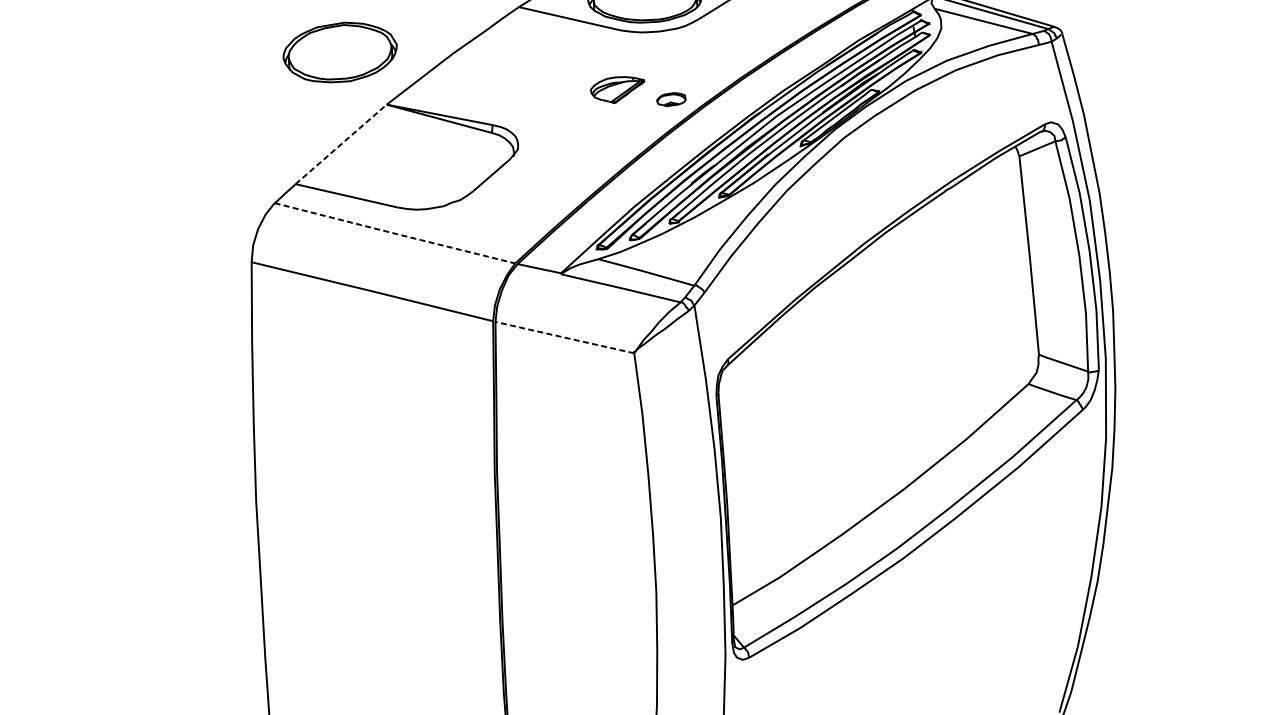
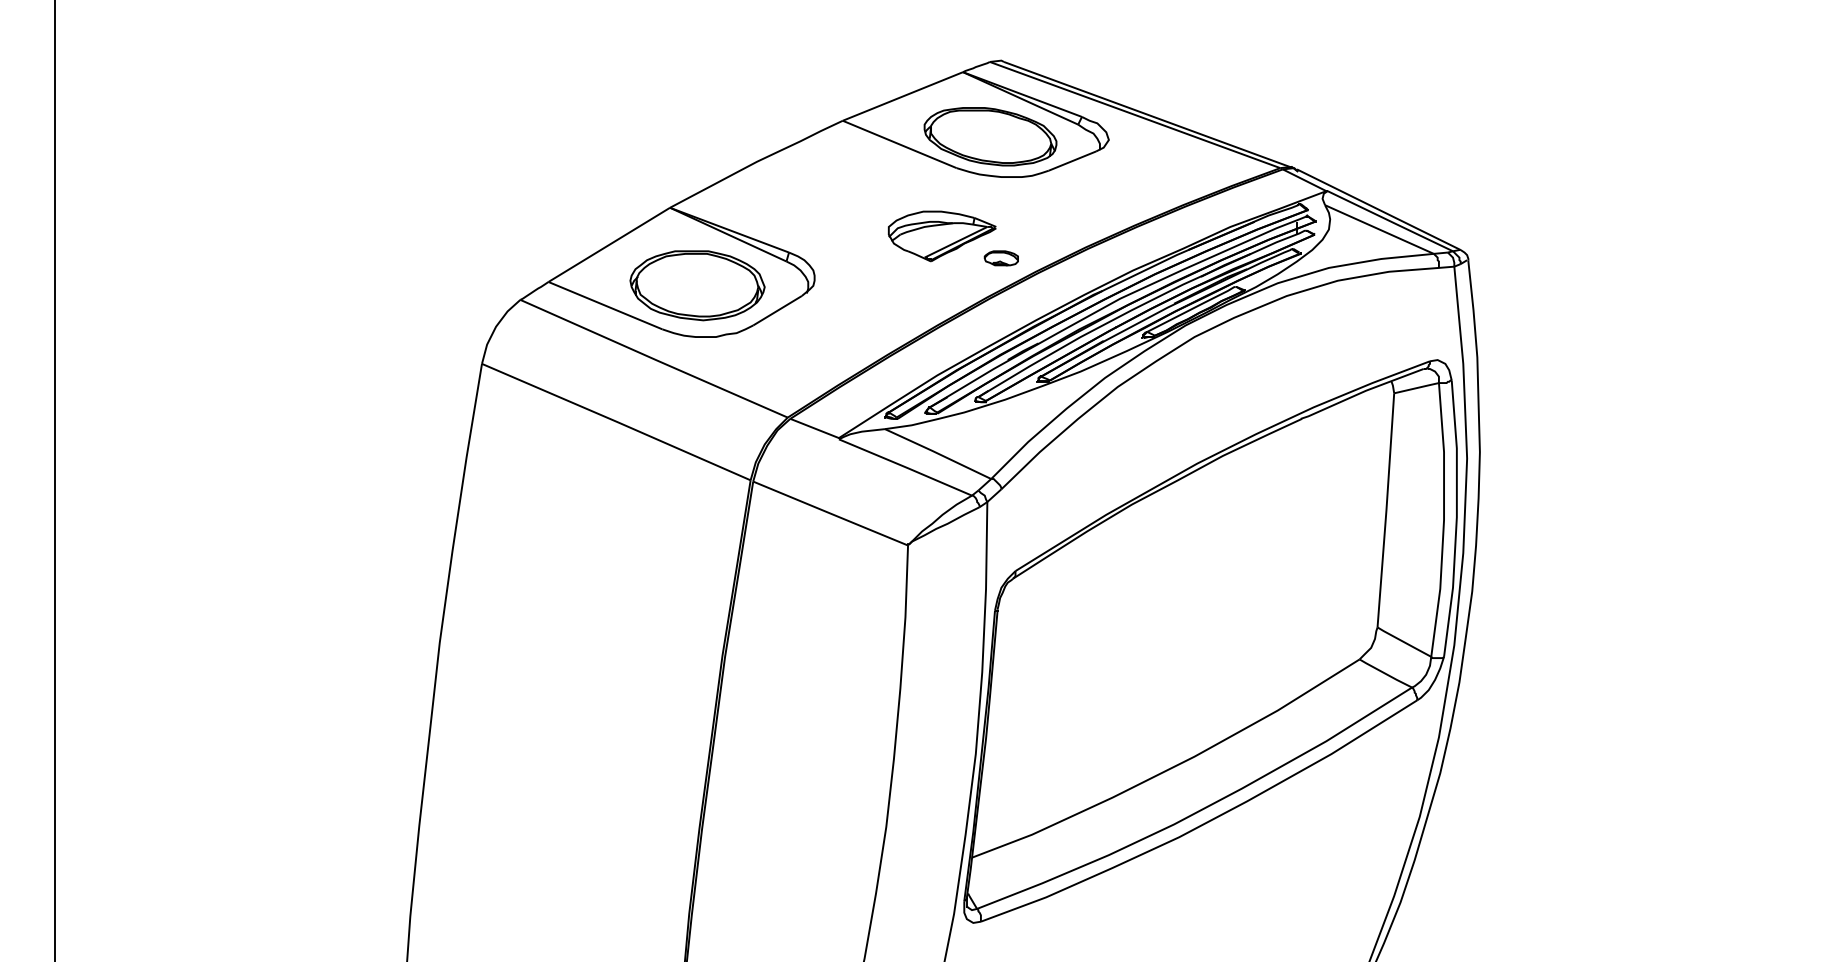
part: (340, 52) -> (697, 285), moved
part: (618, 89) -> (941, 236), size x1.67
line: (341, 144) -> (609, 244), dashed -> solid
line: (395, 233) -> (654, 359), dashed -> solid
line: (564, 337) -> (830, 513), dashed -> solid

